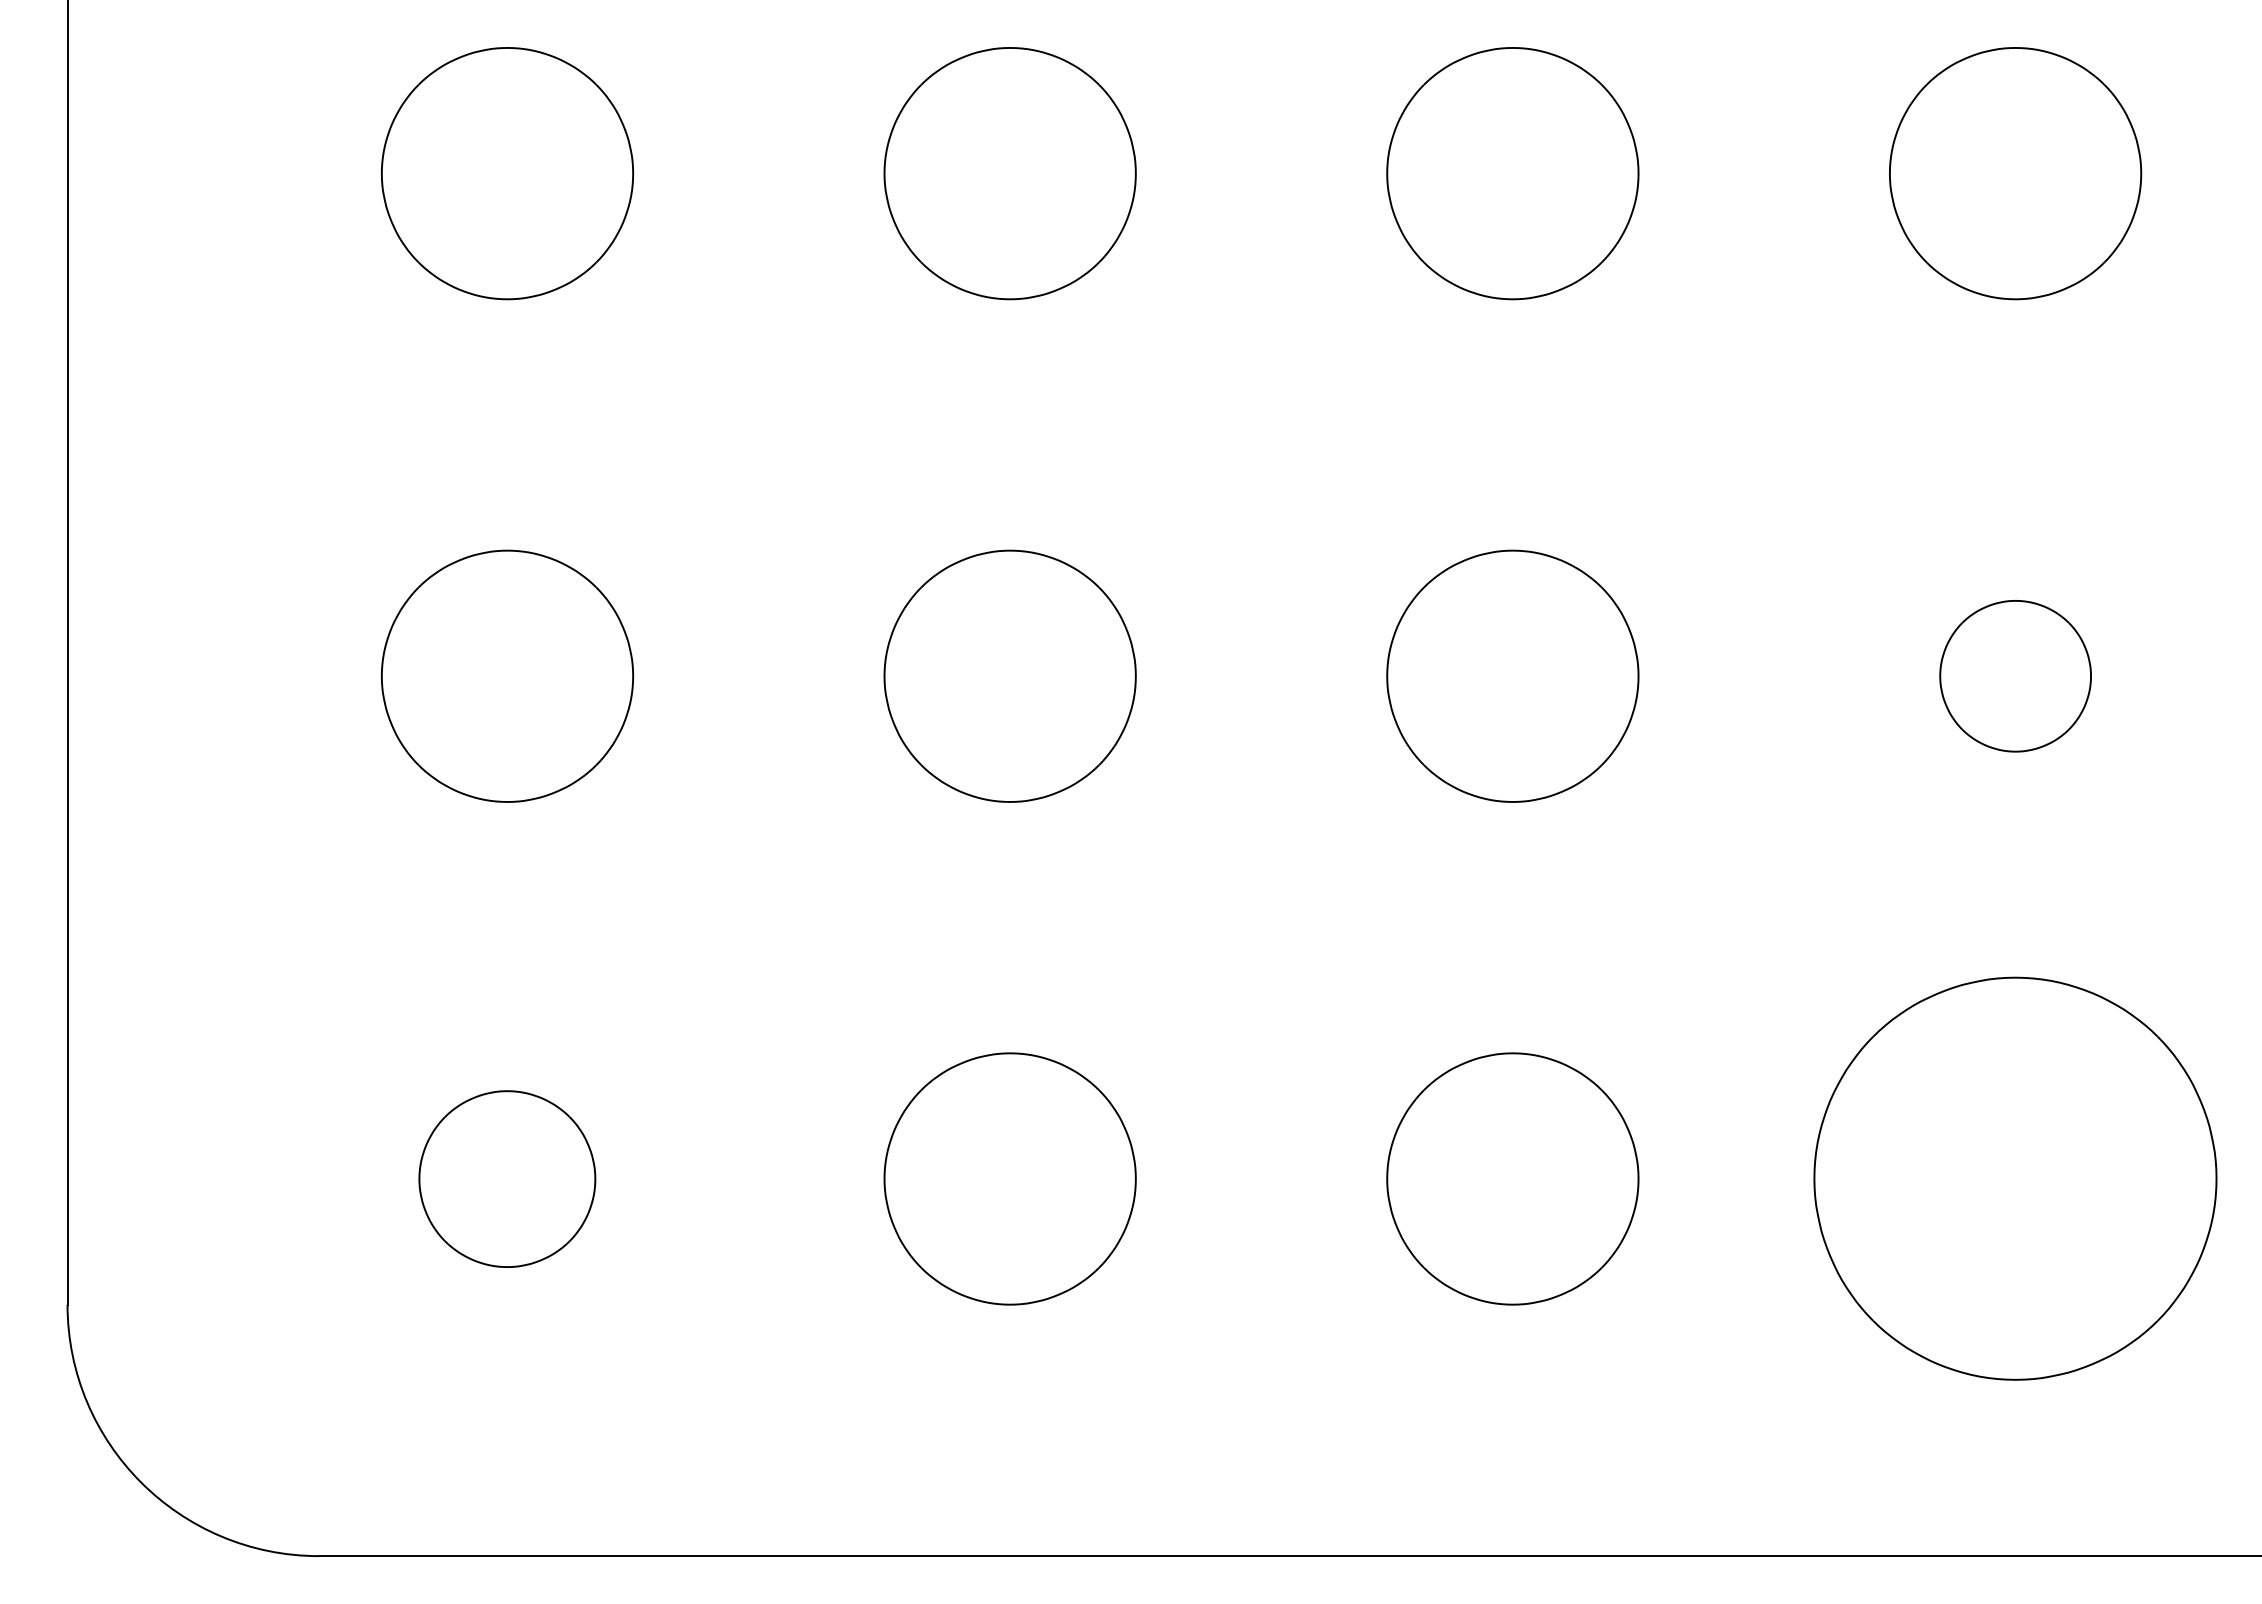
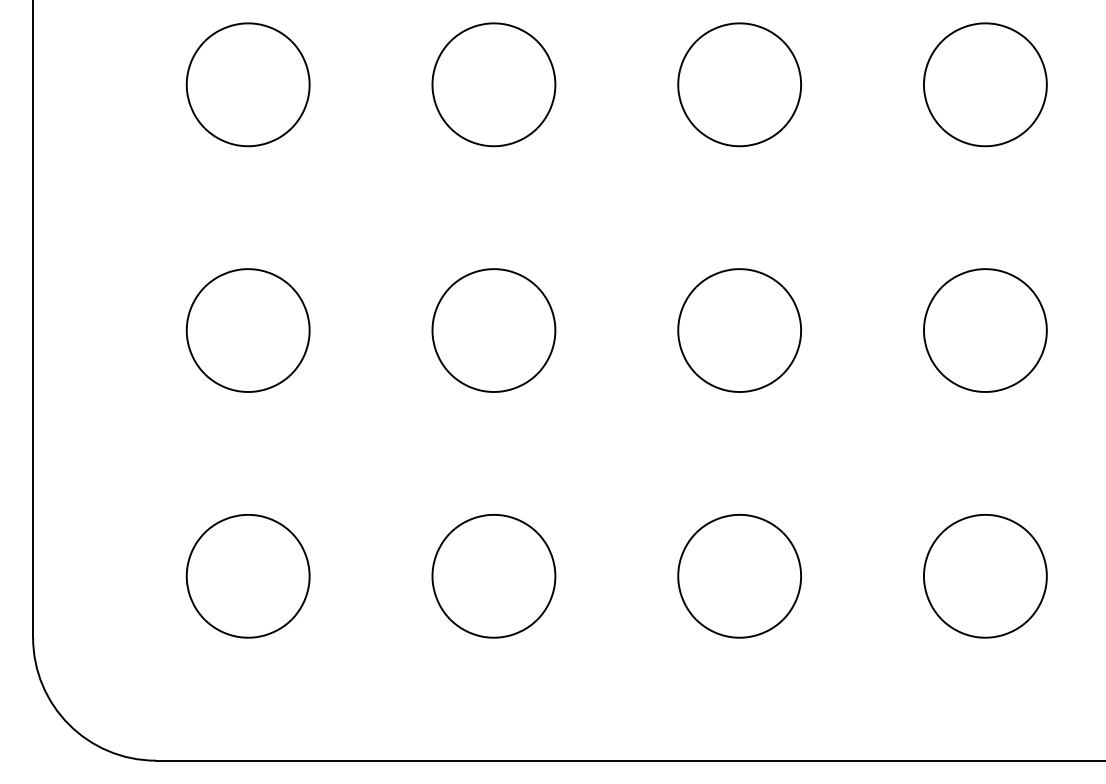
part: (2015, 676) -> (985, 330), size x1.67
part: (506, 1179) -> (247, 576), size x1.43
part: (2015, 1179) -> (985, 576), size x0.62

